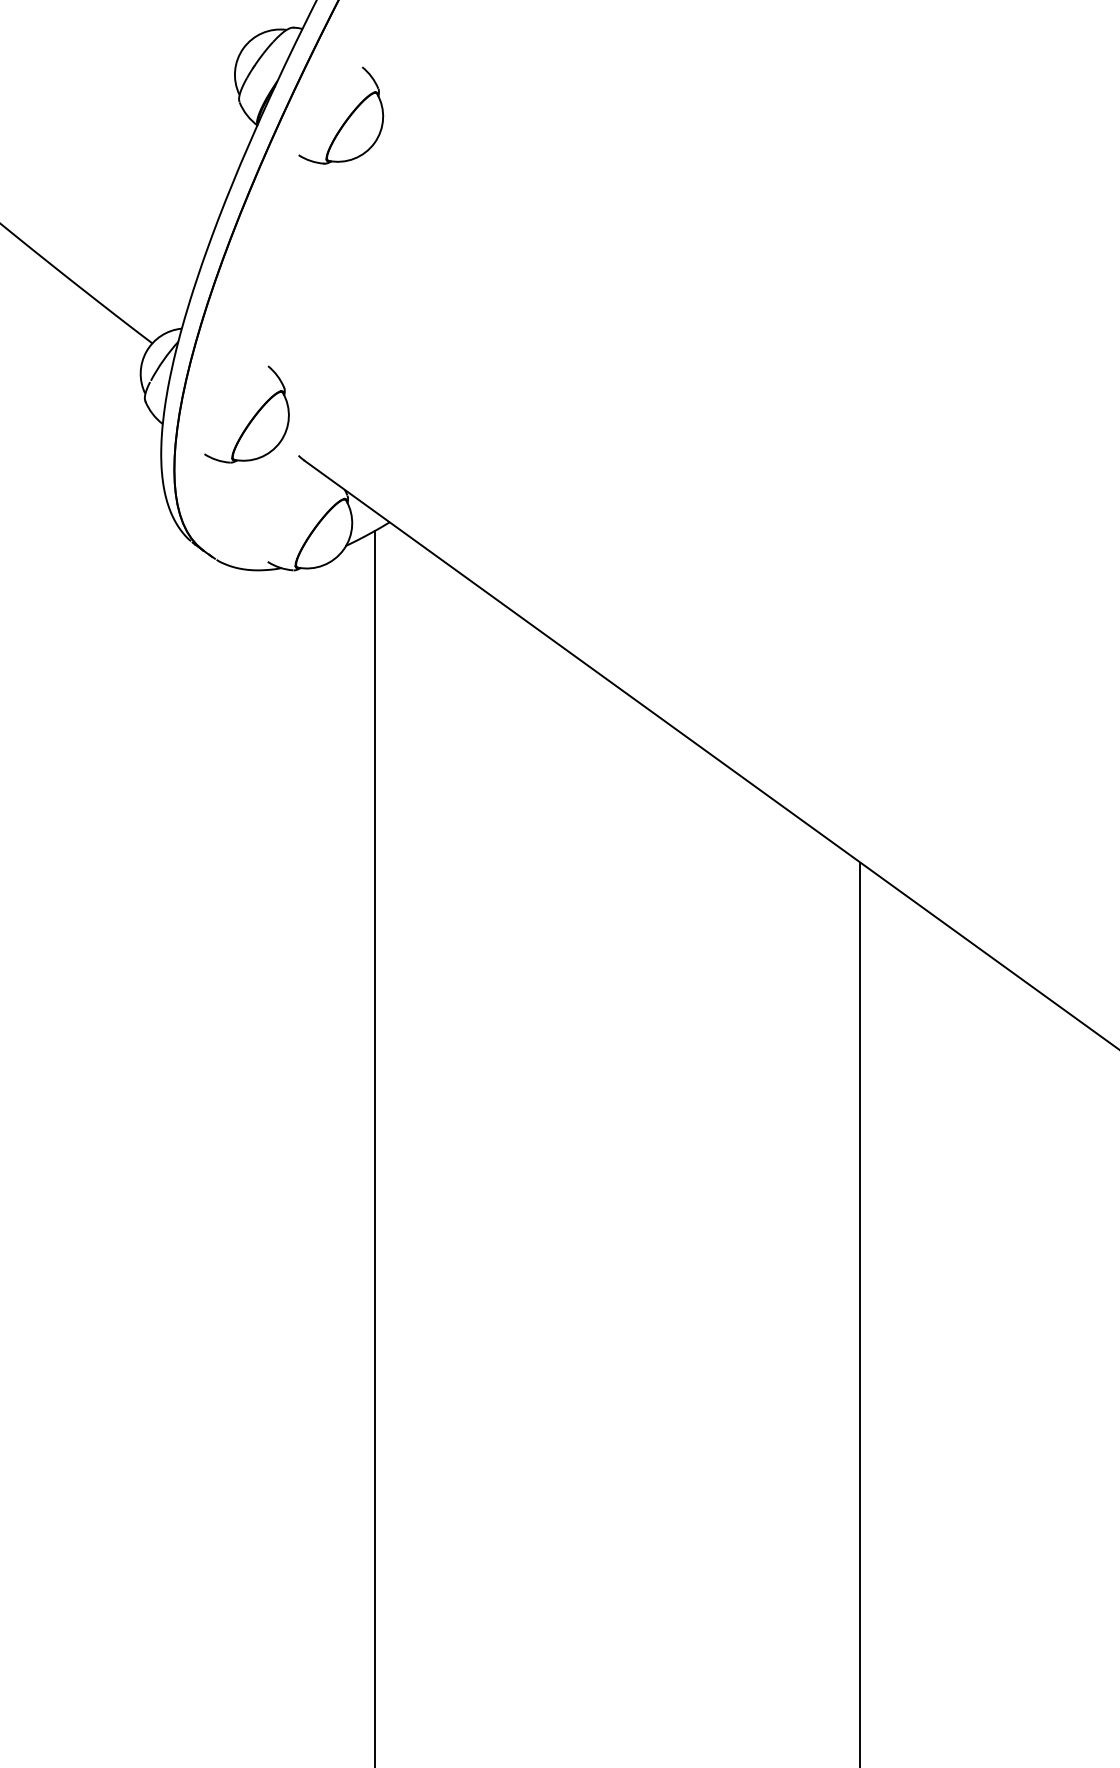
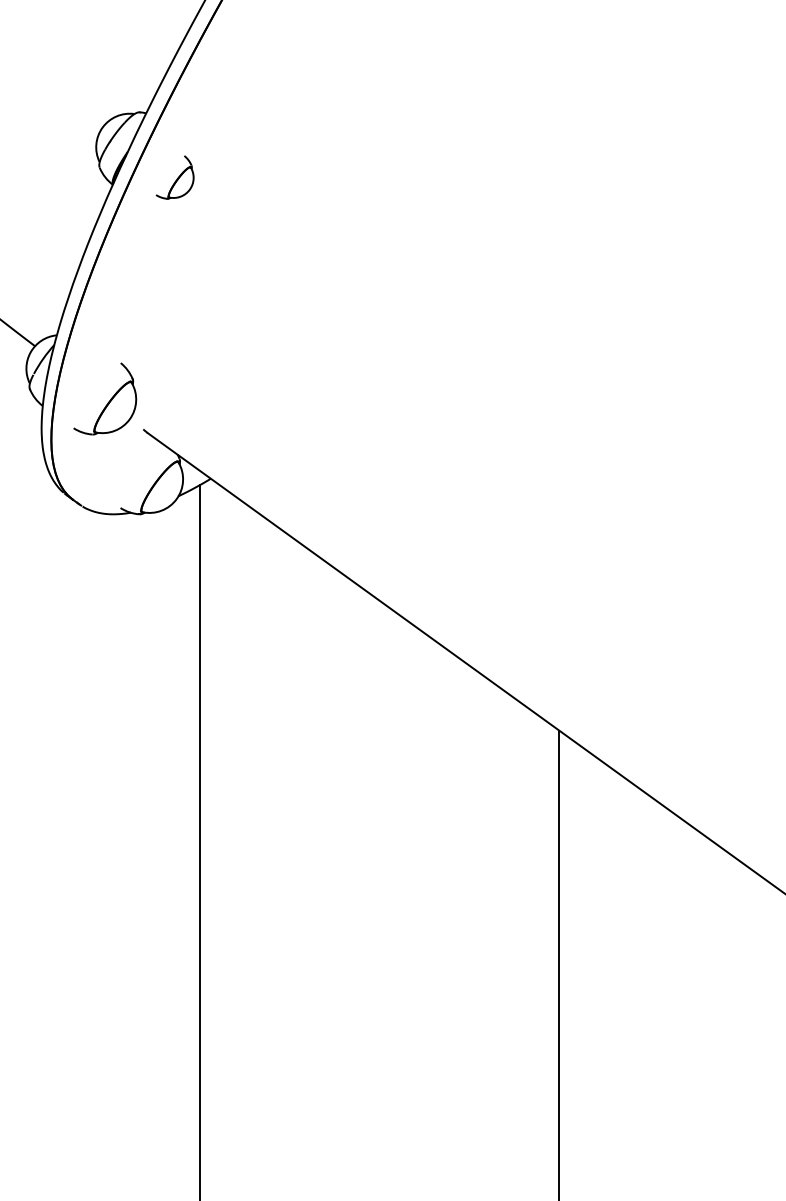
part: (341, 115) -> (175, 177), size x0.6

